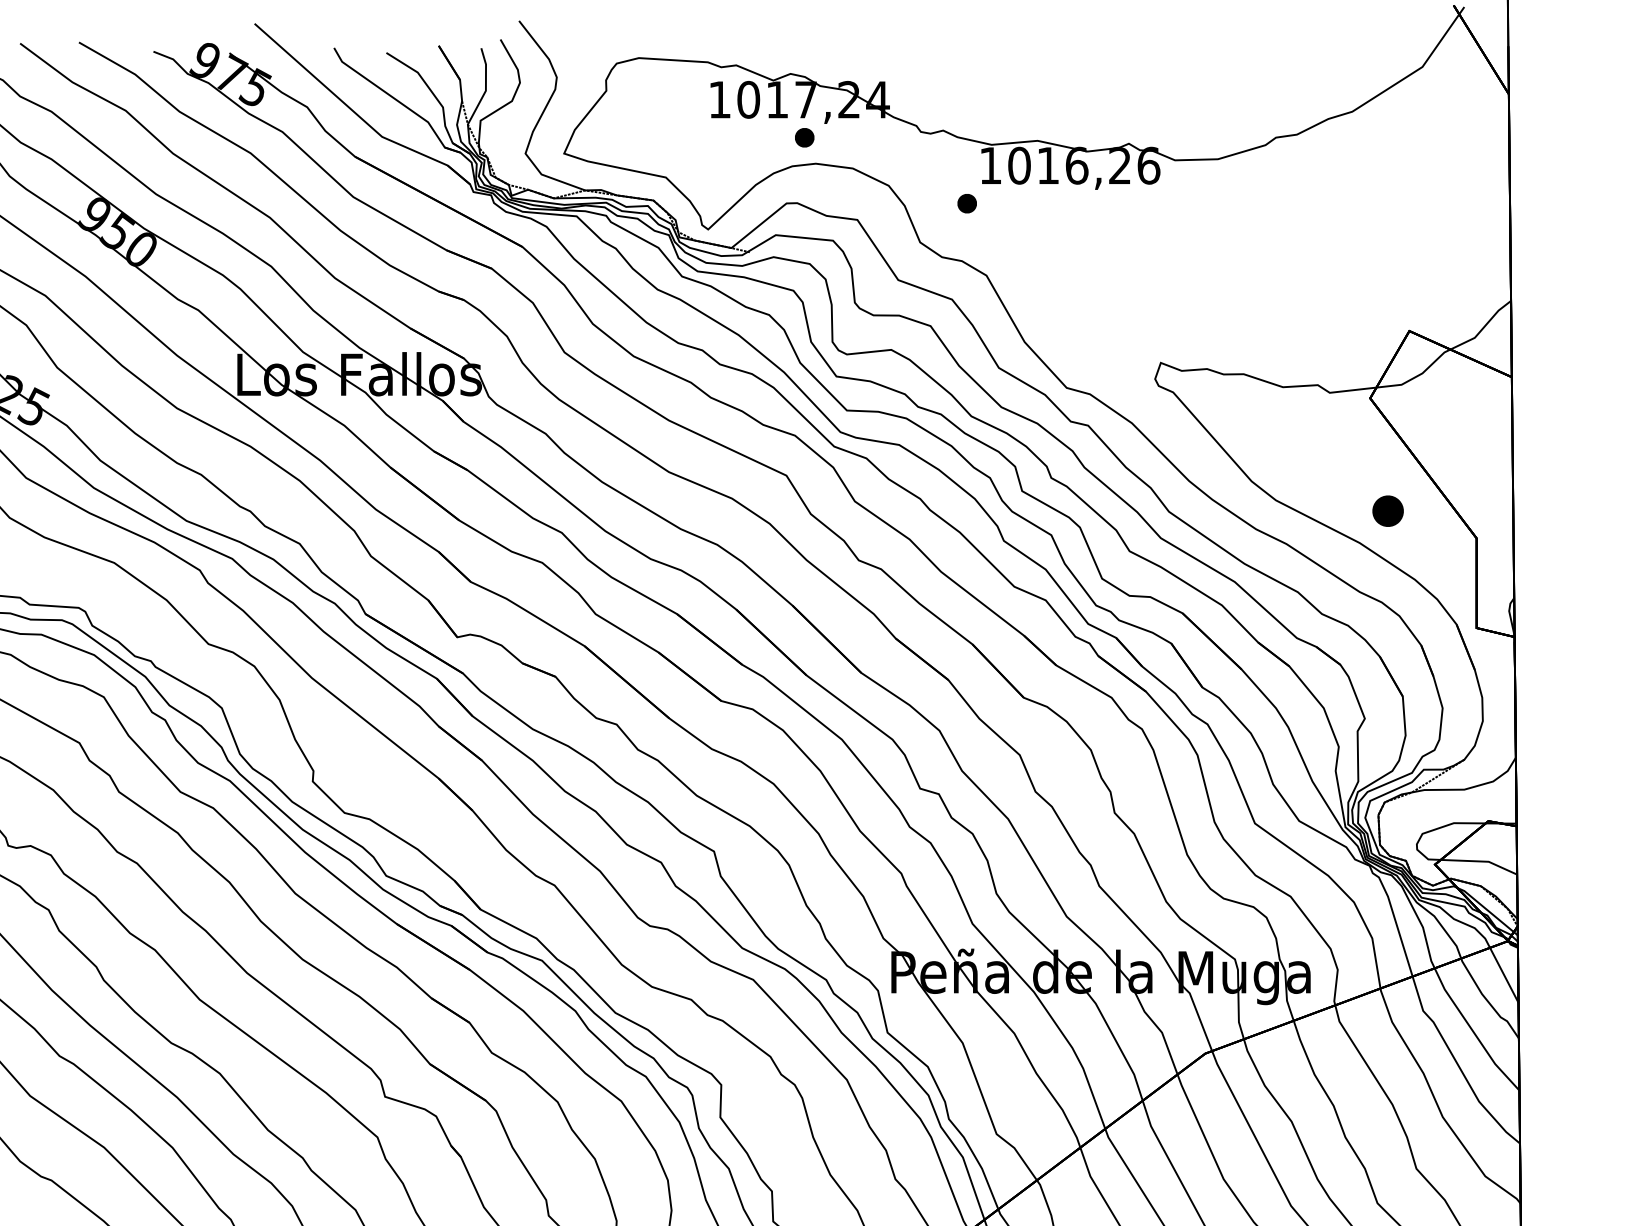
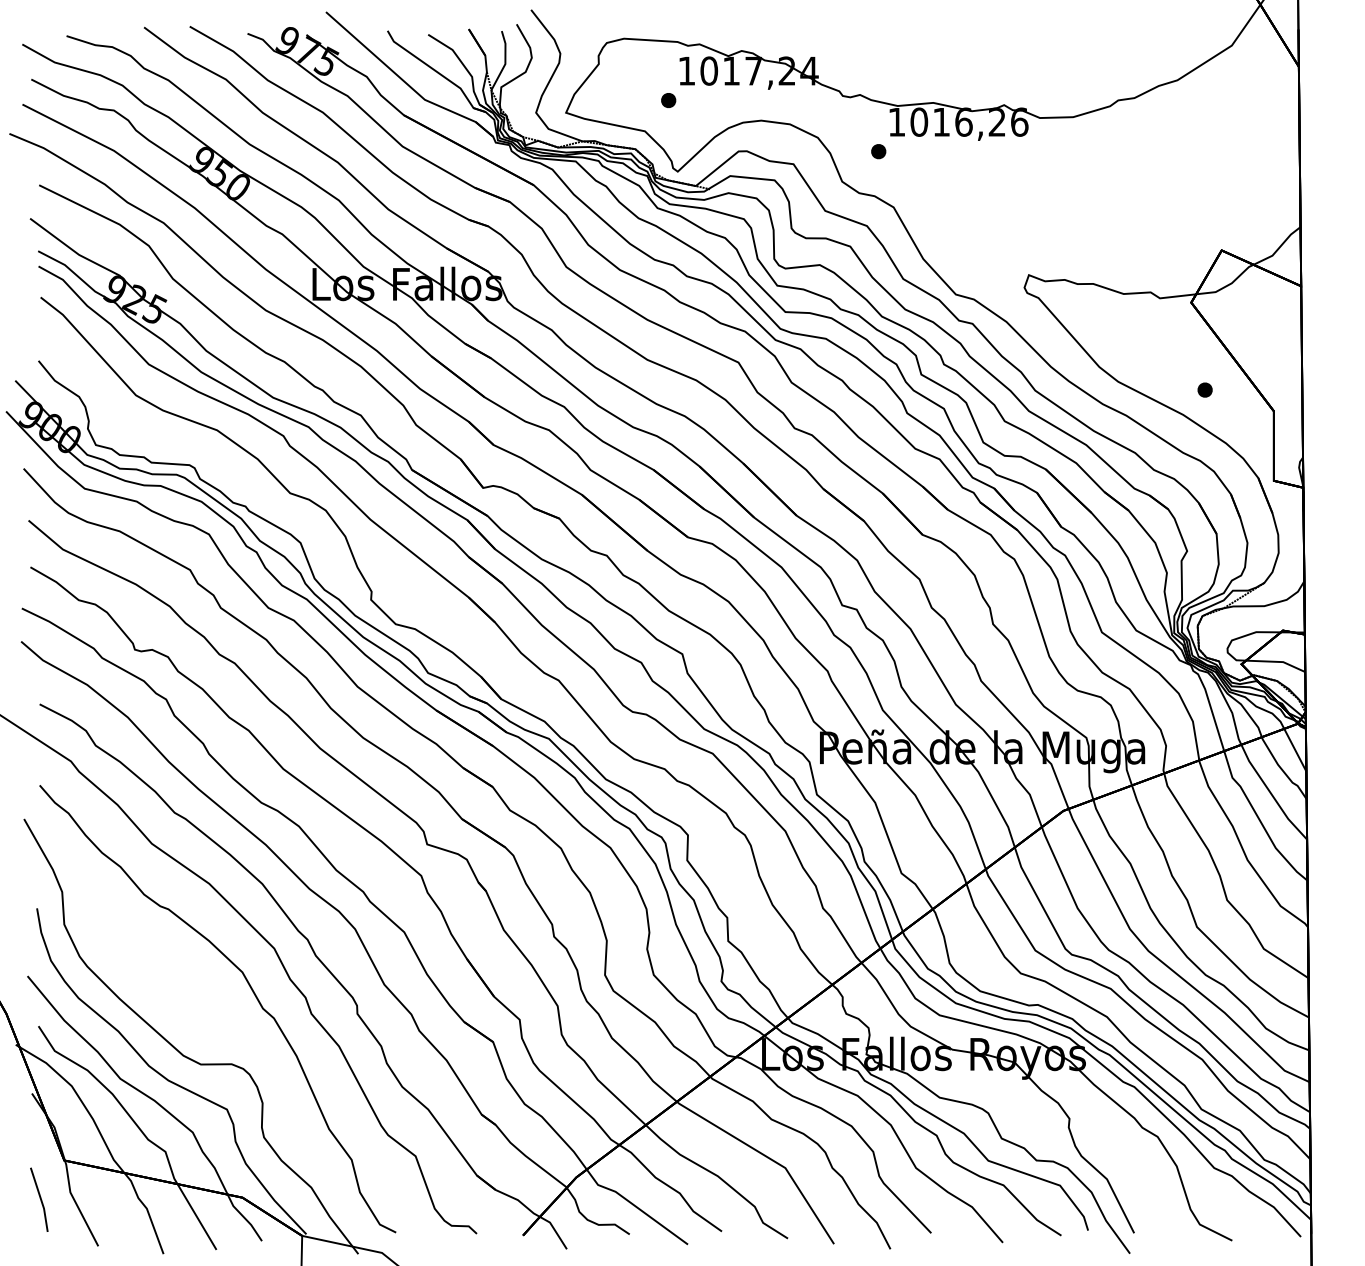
part: (804, 137) -> (668, 100), moved
part: (1387, 510) -> (1204, 389), size x0.62

